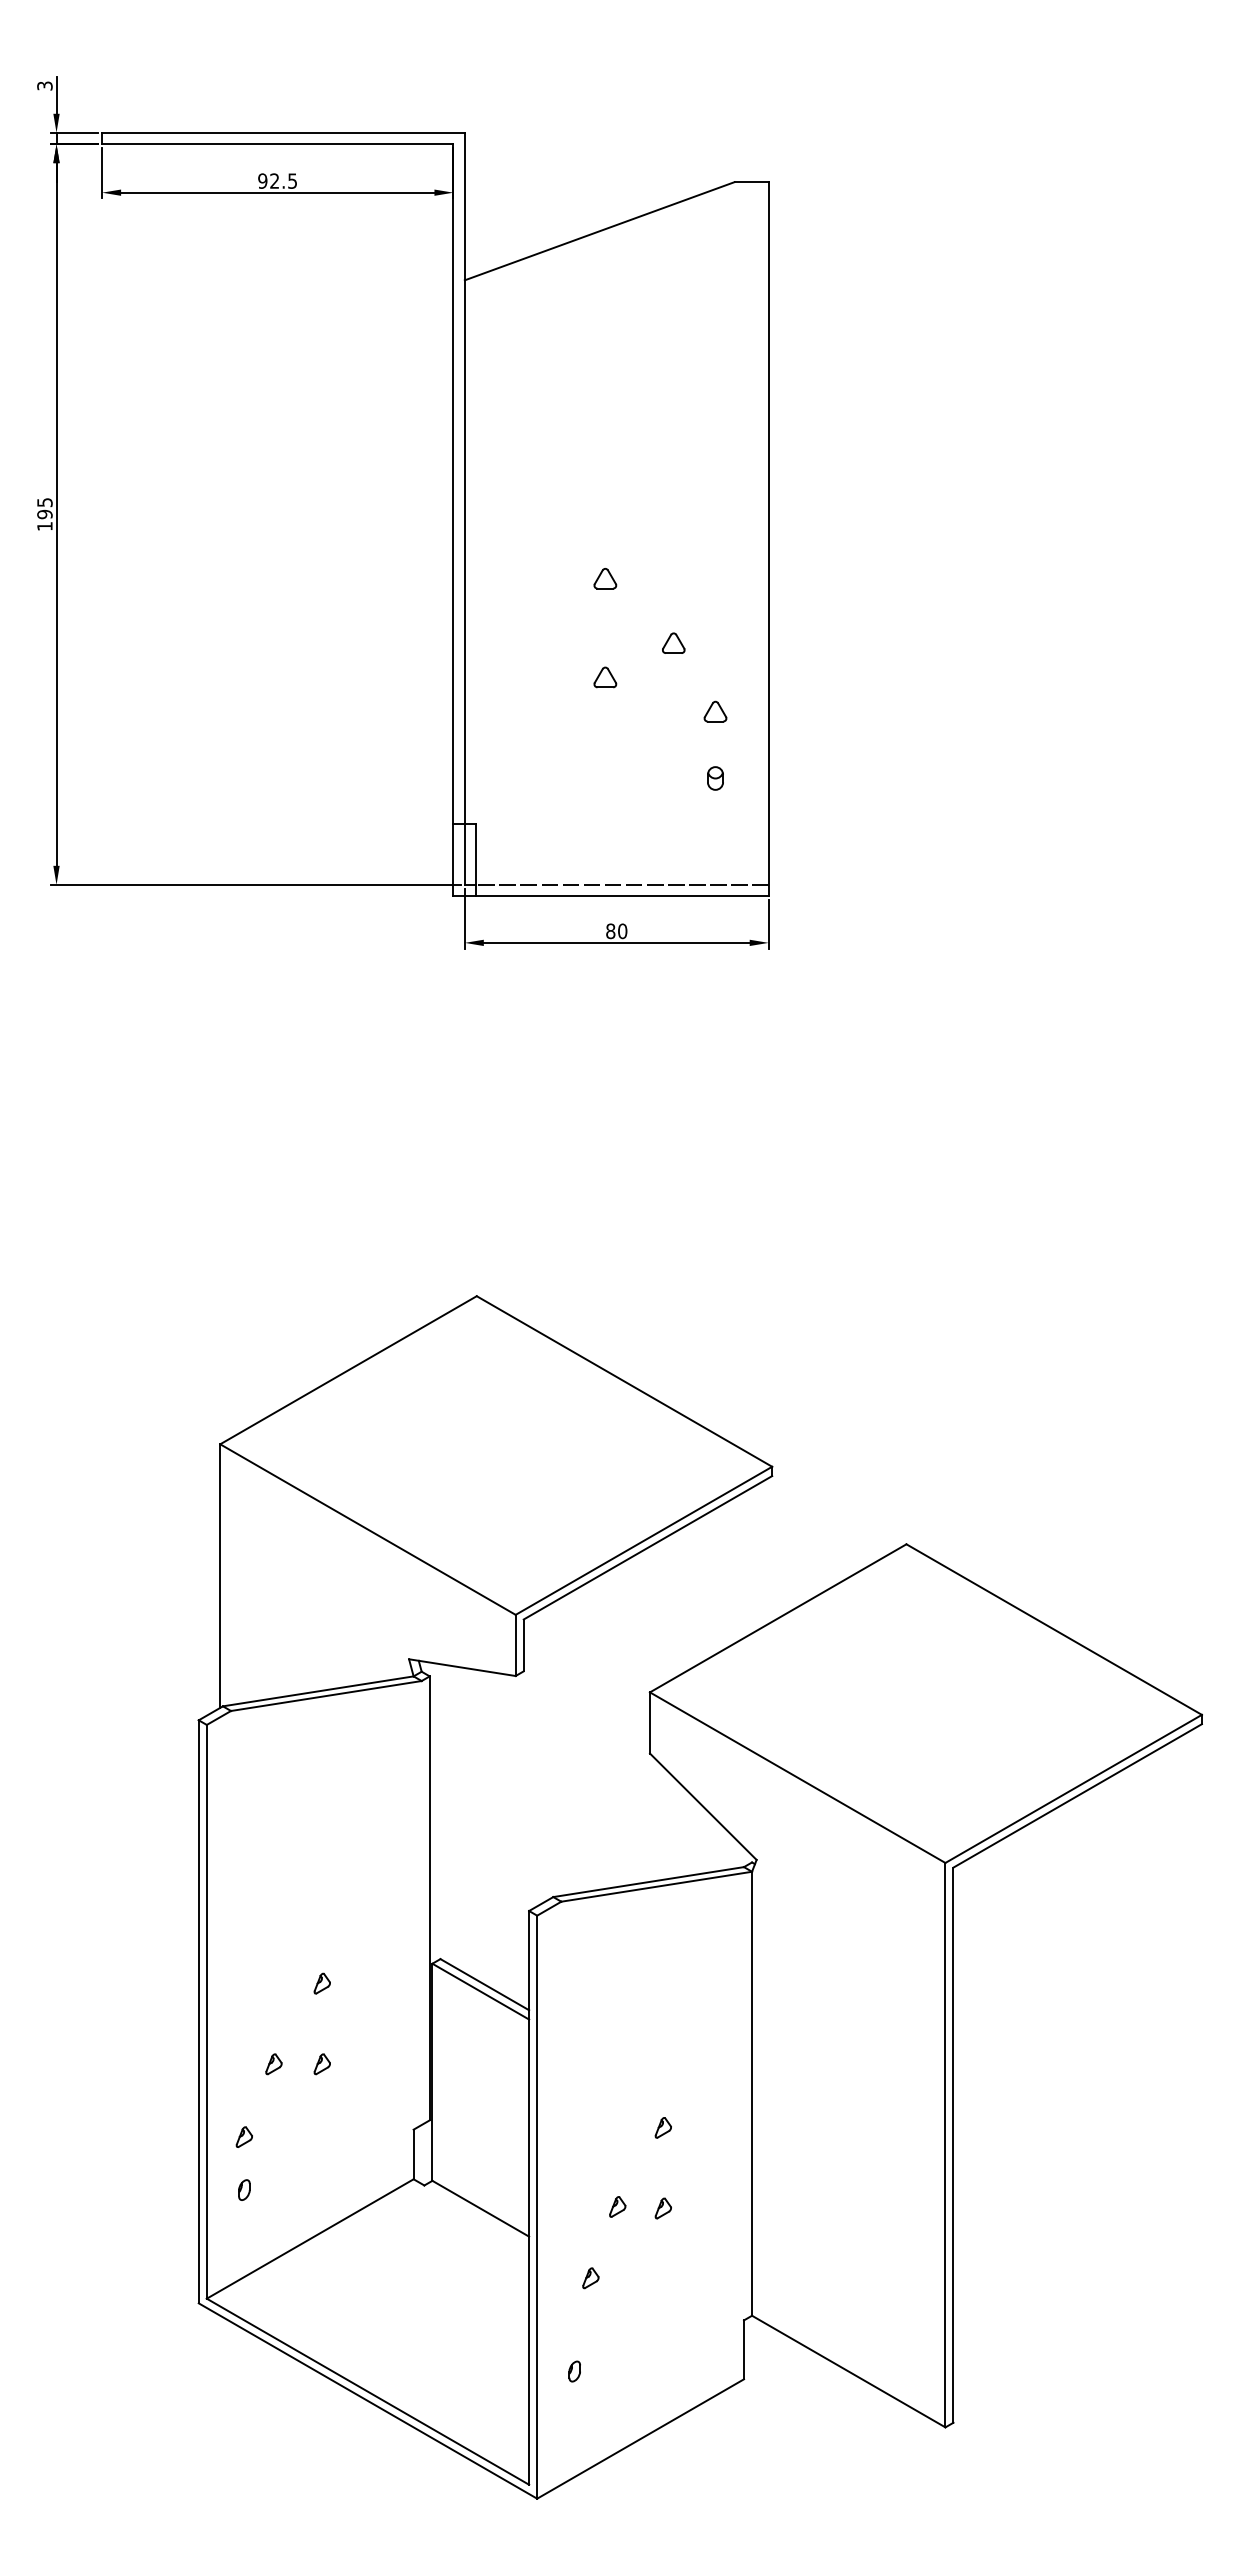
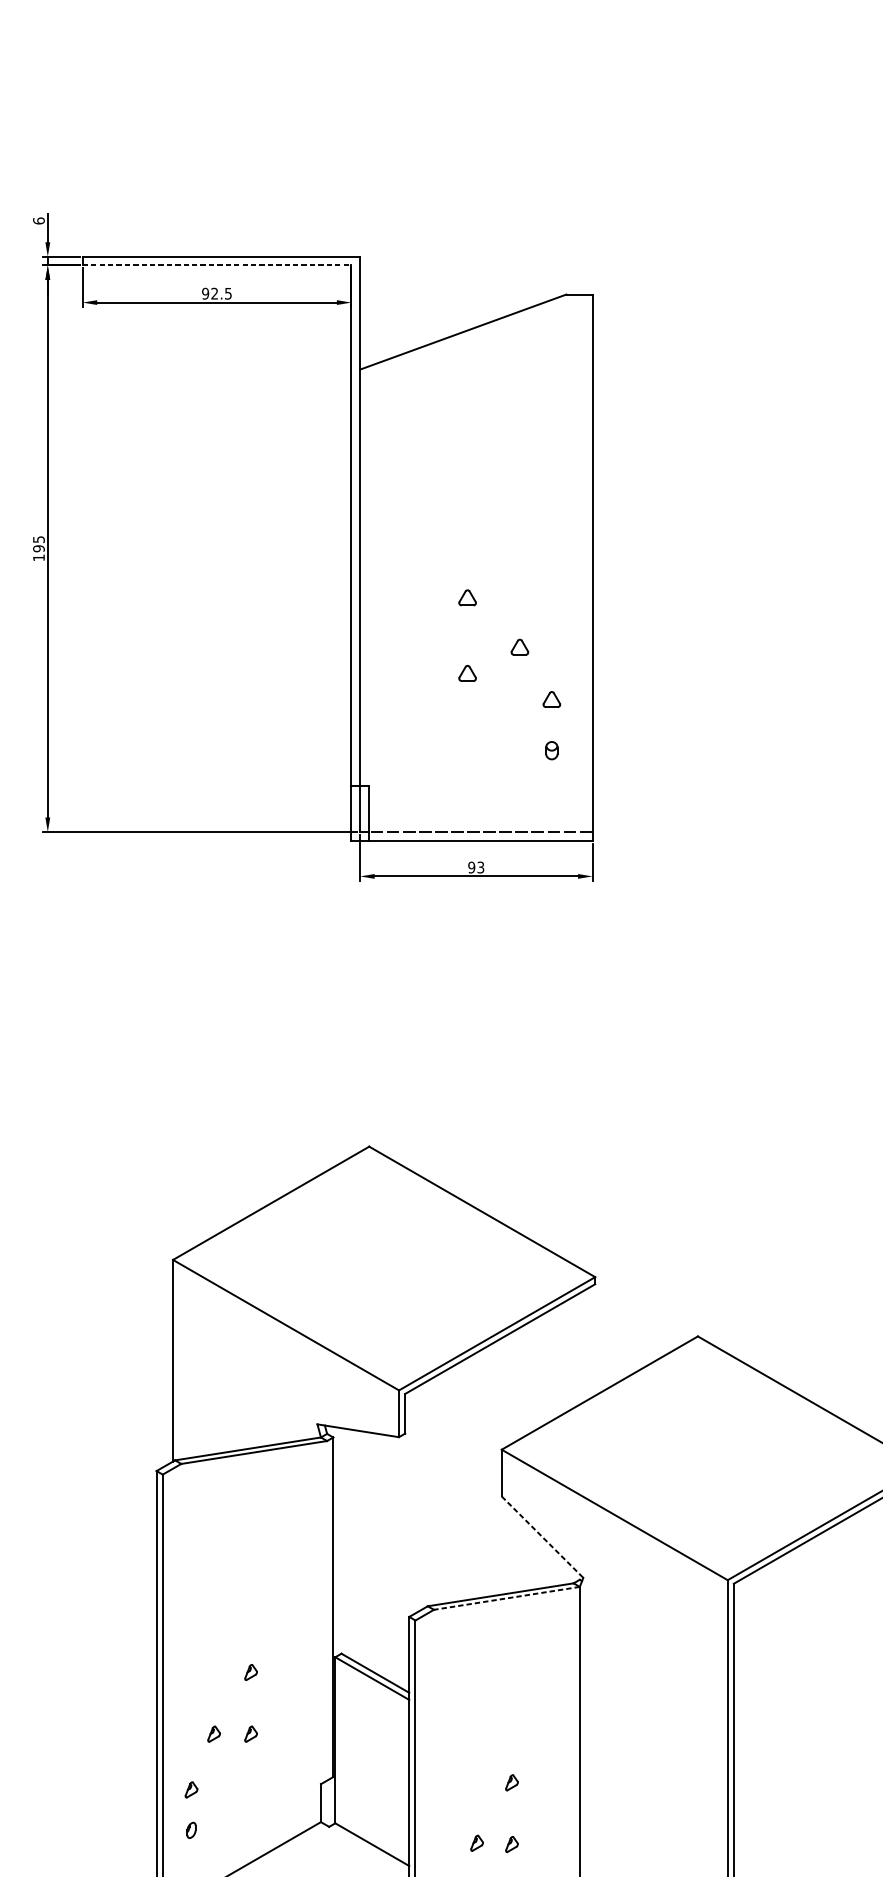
text: (44, 85) -> (38, 220), 3 -> 6
line: (277, 144) -> (216, 265), solid -> dashed
text: (616, 931) -> (476, 867), 80 -> 93
line: (703, 1807) -> (542, 1537), solid -> dashed
line: (656, 1886) -> (506, 1598), solid -> dashed

